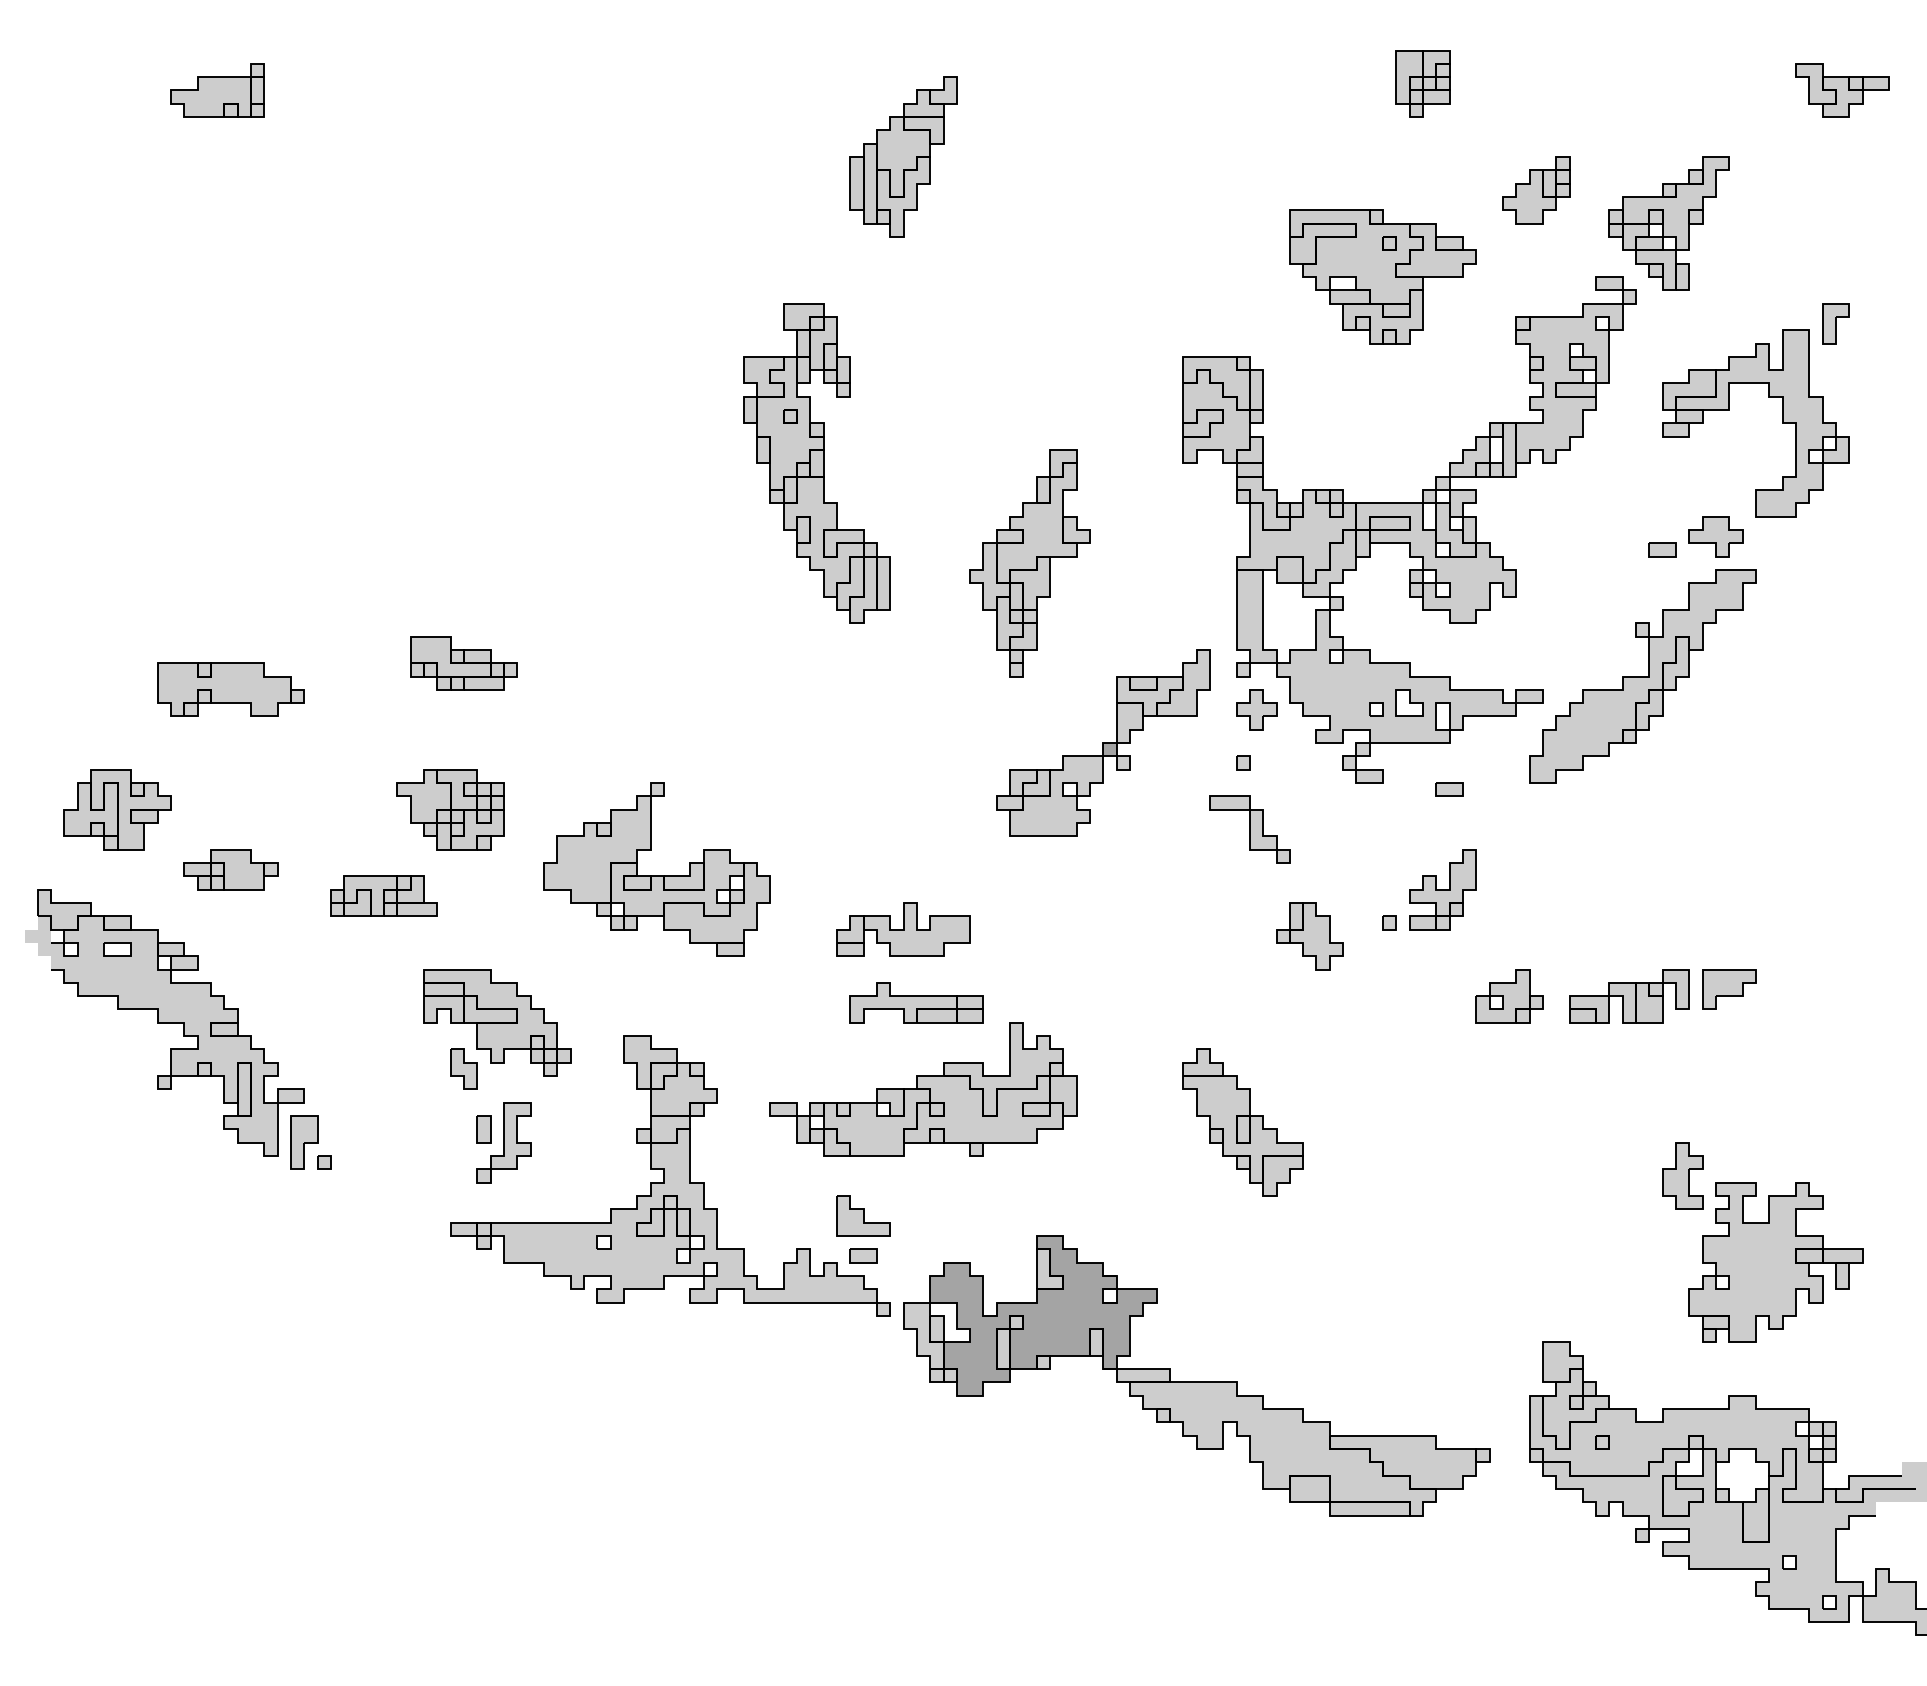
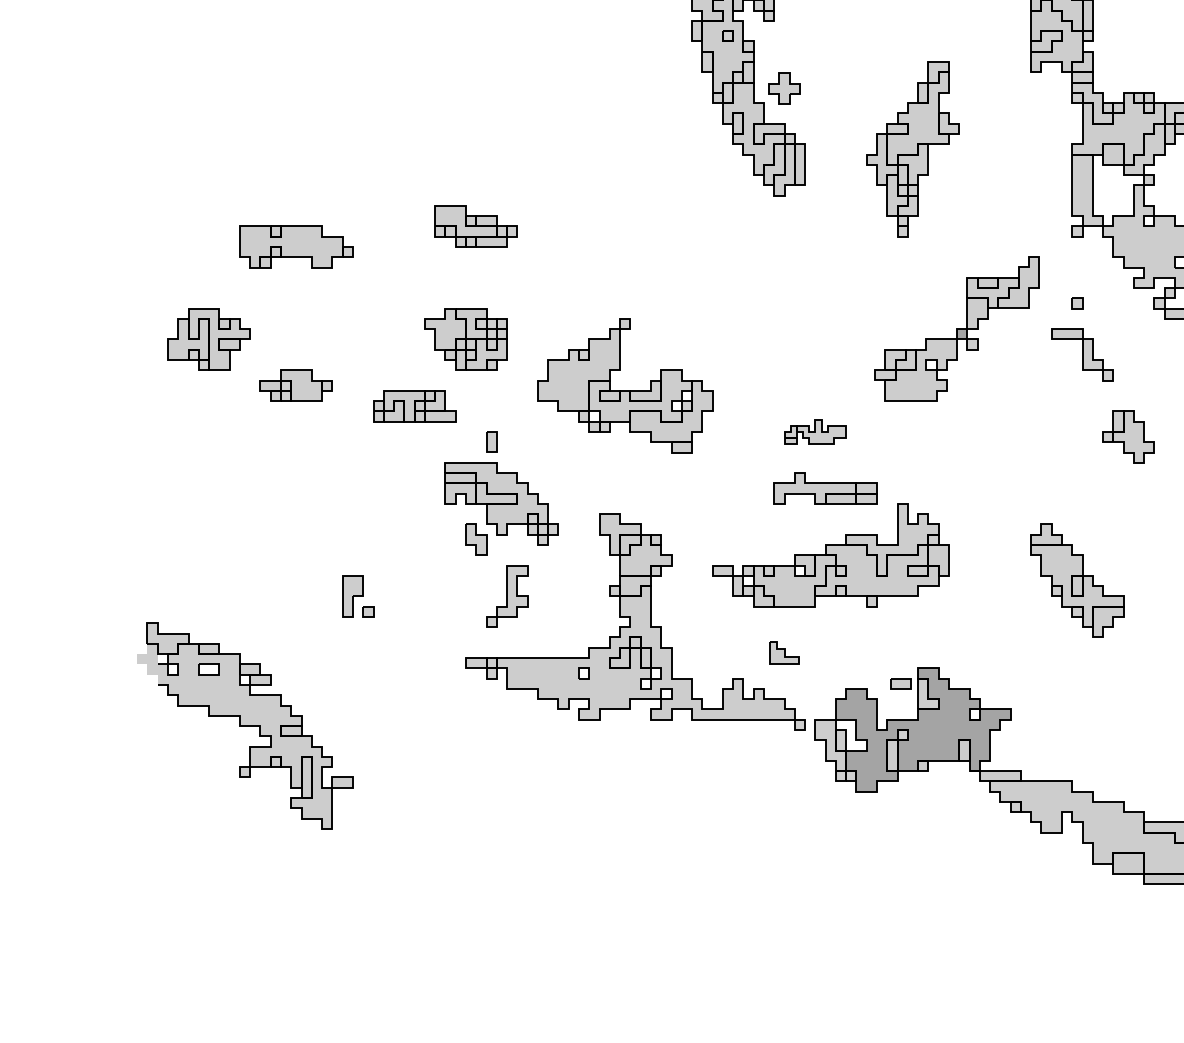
part: (1256, 709) -> (784, 88), moved
part: (1103, 742) -> (957, 328), moved
part: (903, 929) -> (815, 431), size x0.6
part: (164, 1022) -> (245, 725), moved
part: (483, 1129) -> (491, 441), moved
part: (863, 1215) -> (784, 652), size x0.7
part: (863, 1255) -> (900, 683), moved

